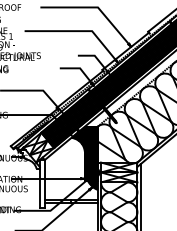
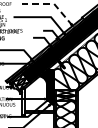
line: (96, 8) -> (53, 4), solid -> dashed

